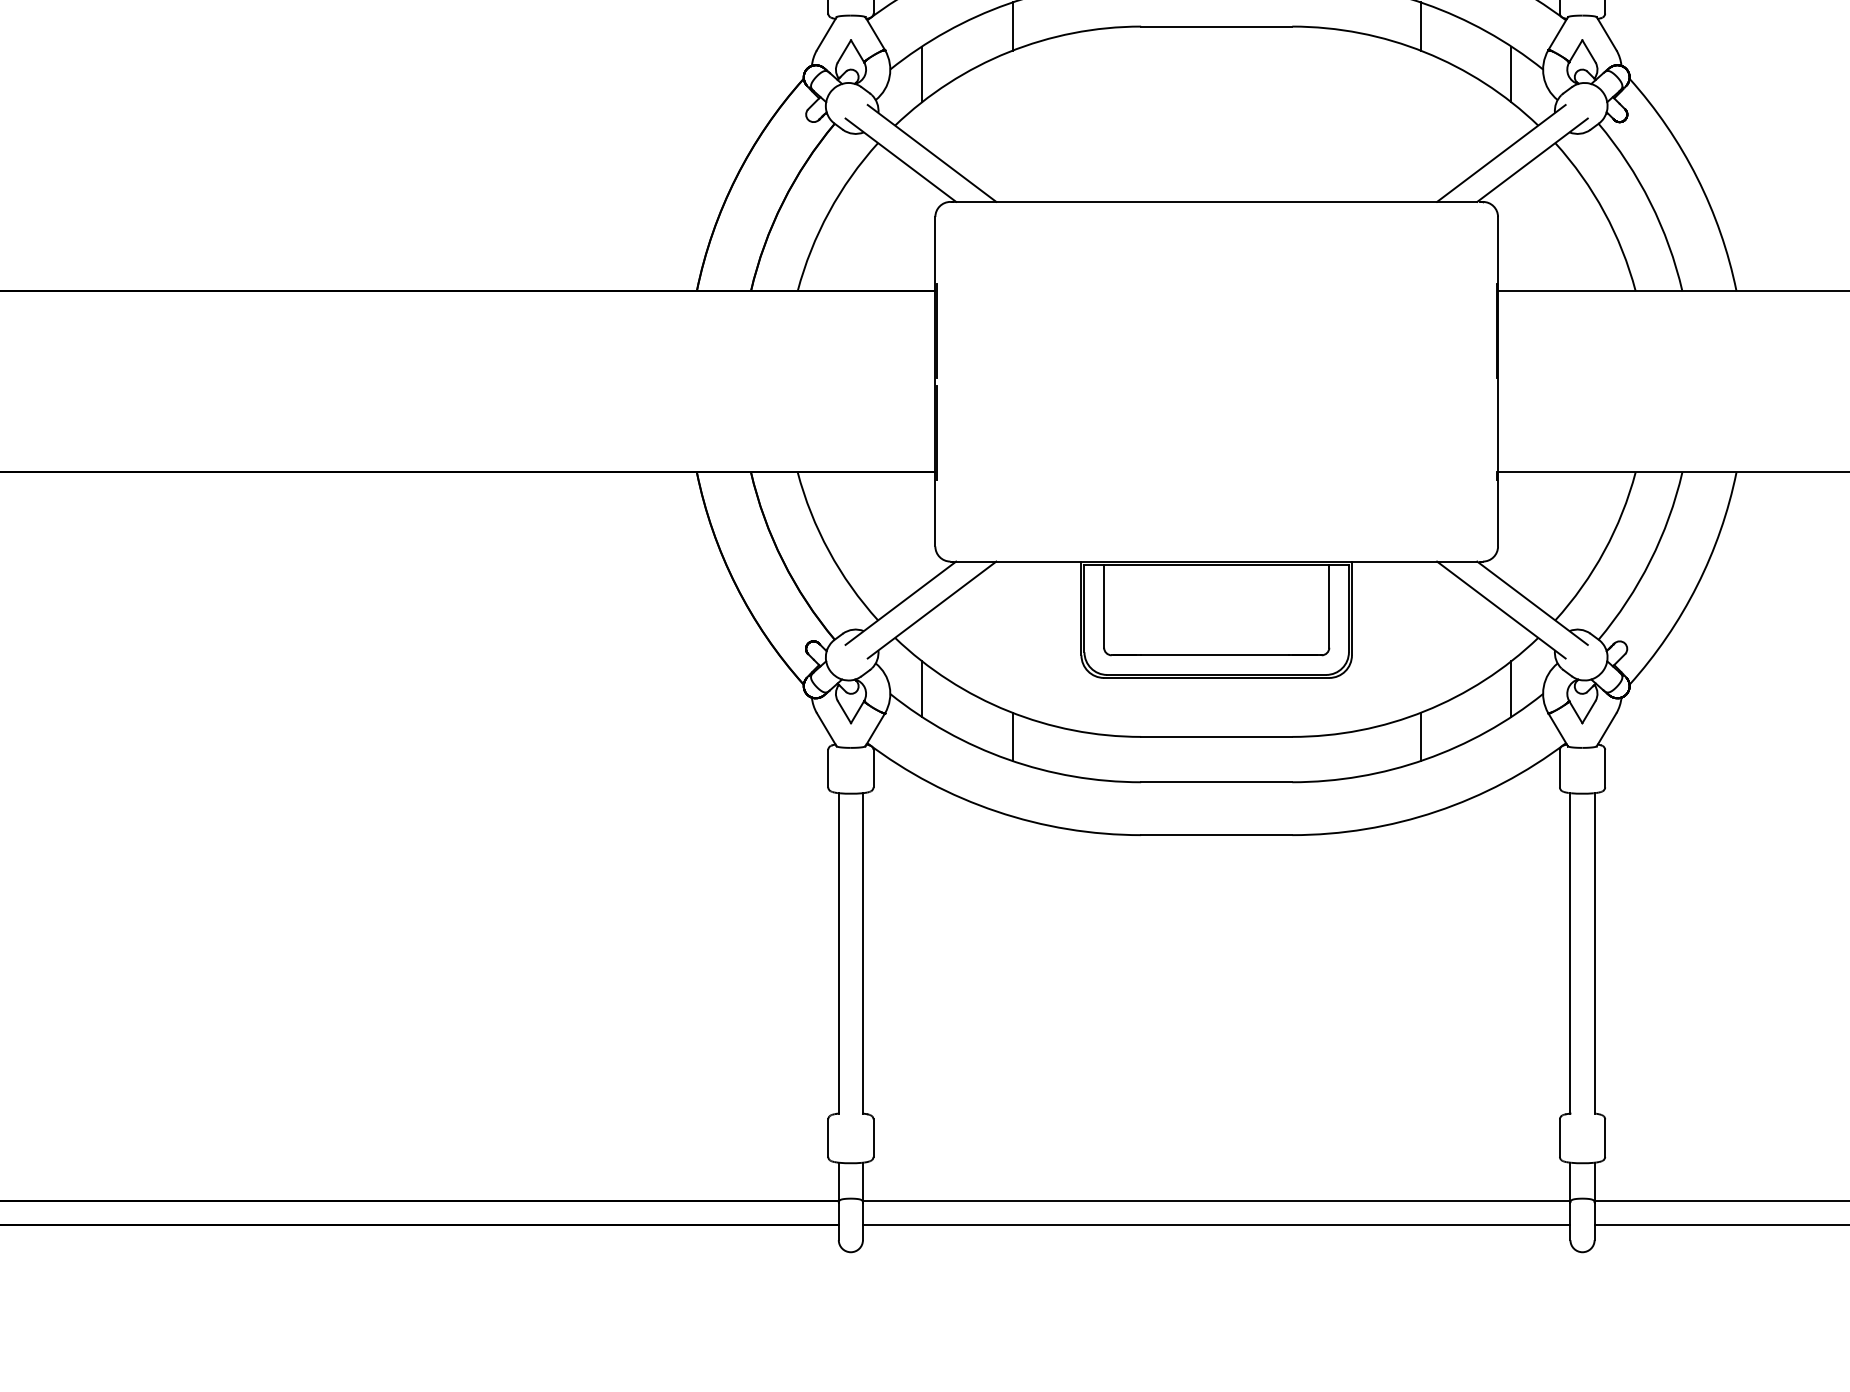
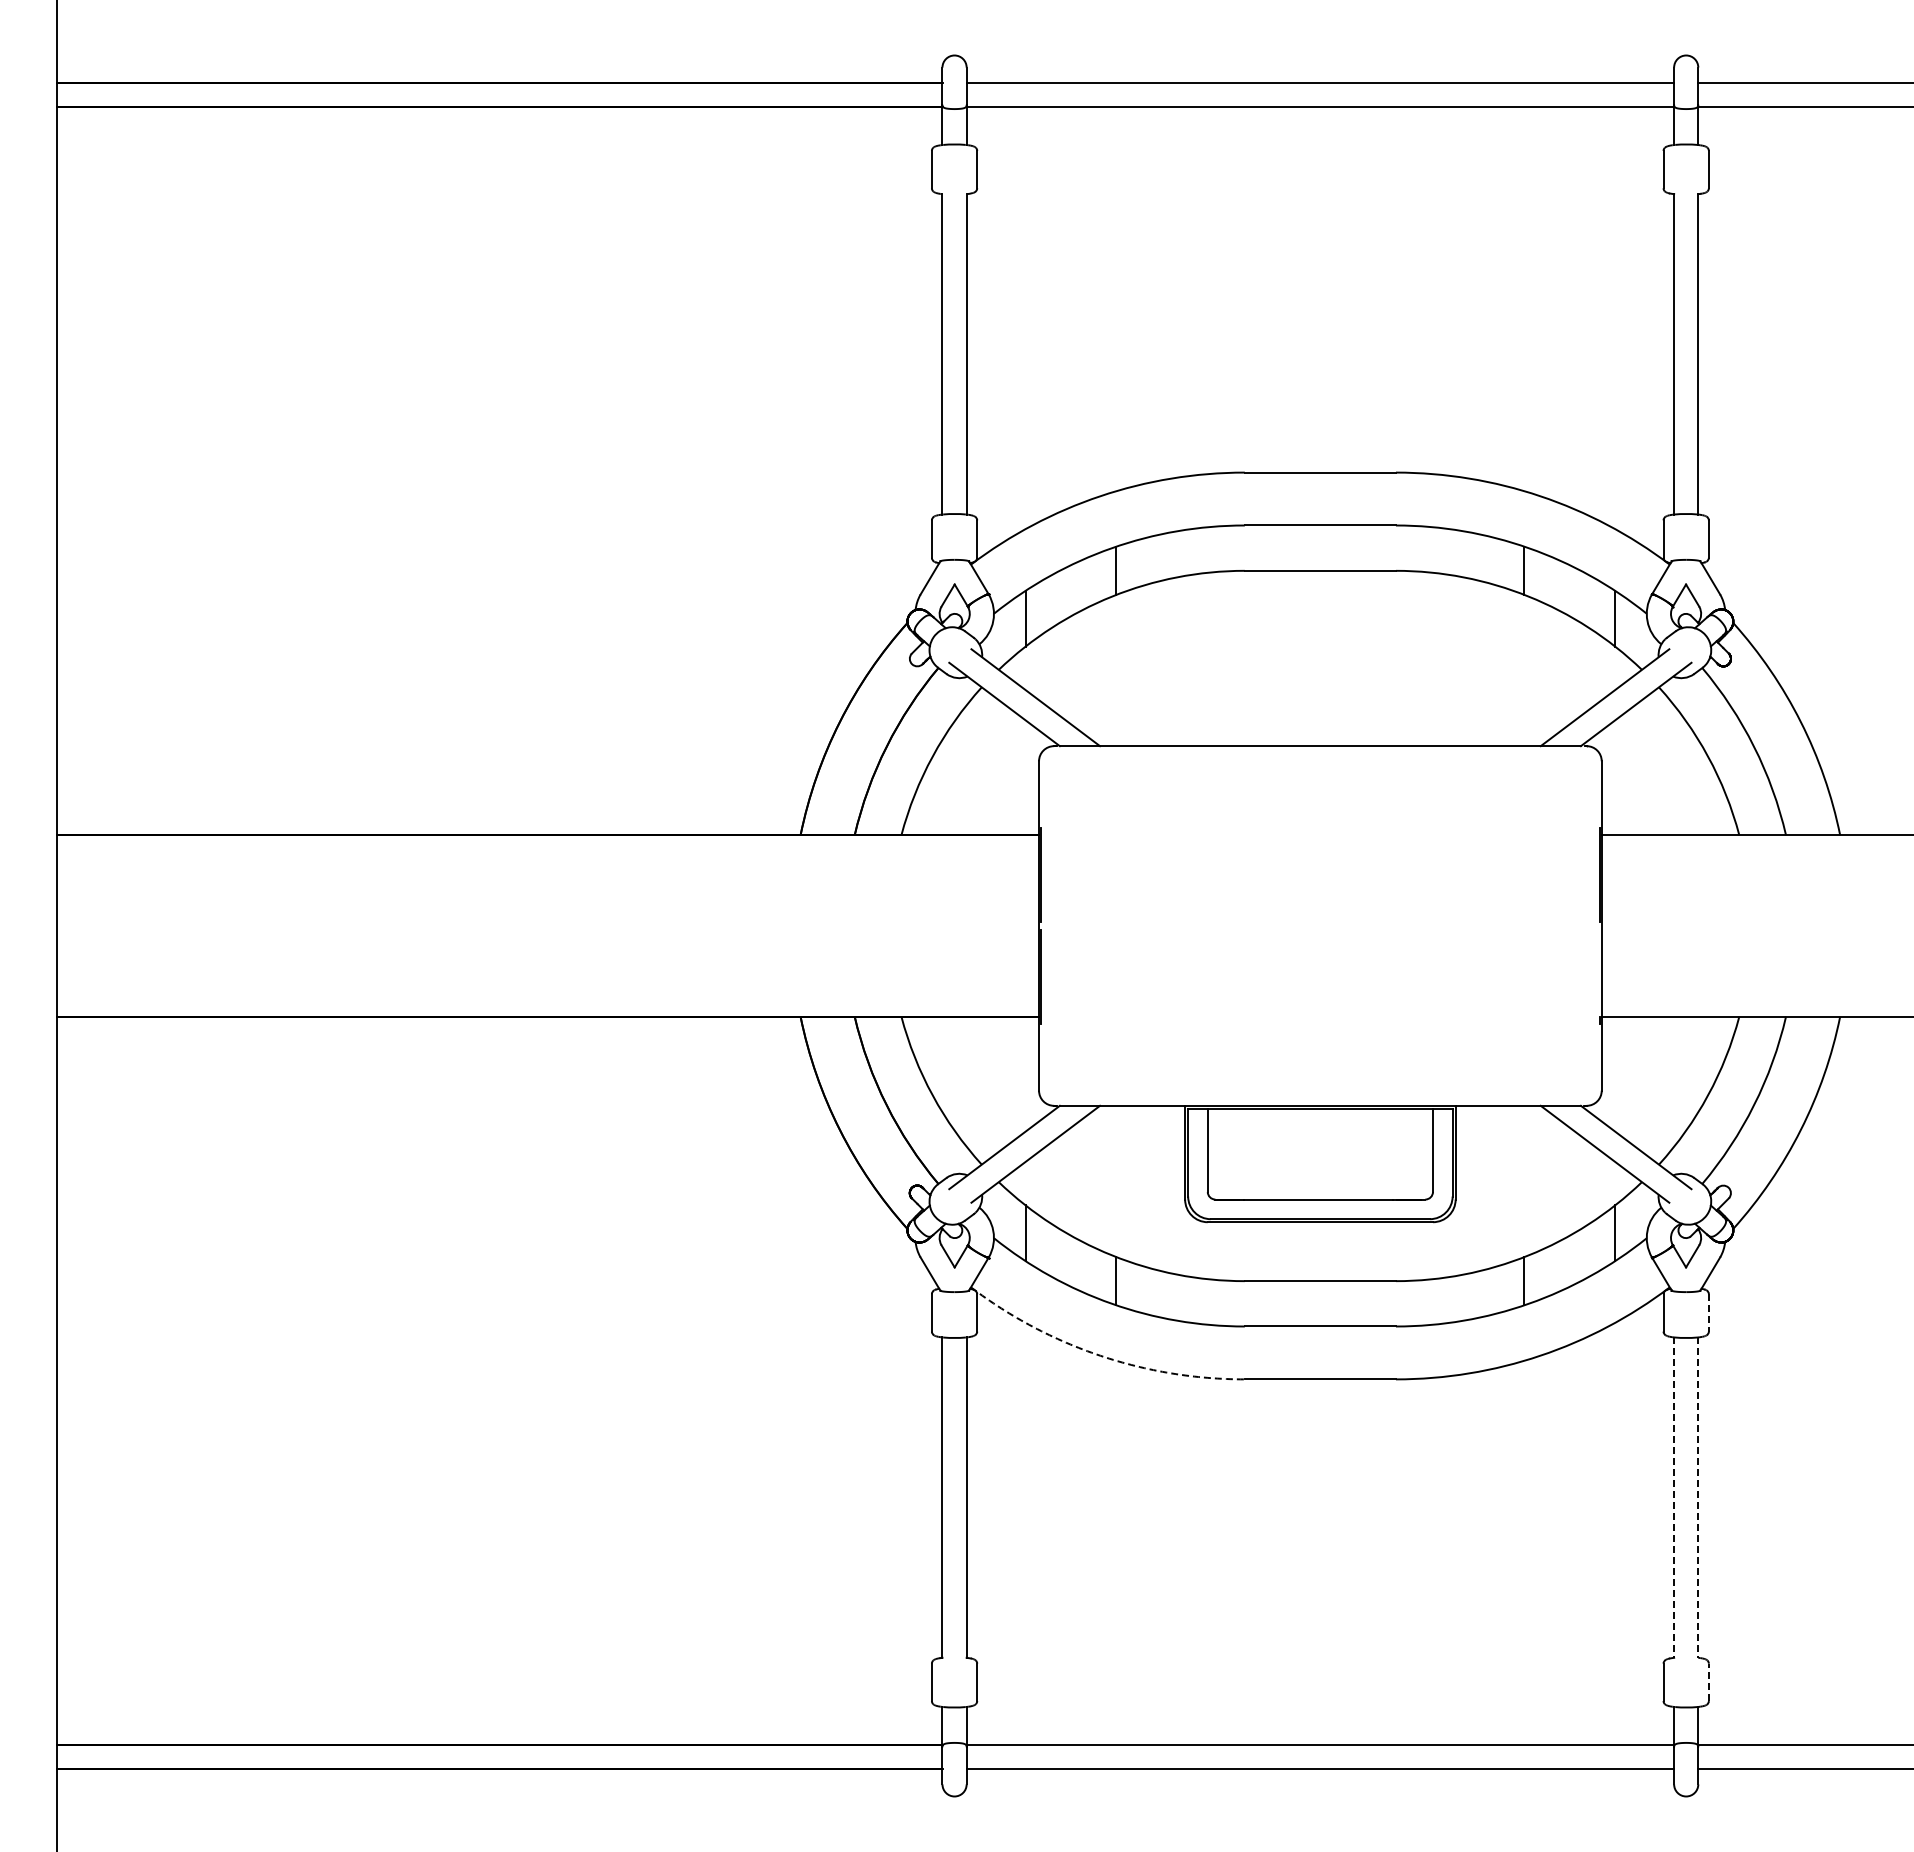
line: (1604, 768) -> (1708, 1312), solid -> dashed
arc: (996, 811) -> (1100, 1355), solid -> dashed
line: (1570, 954) -> (1674, 1498), solid -> dashed
line: (1594, 954) -> (1698, 1498), solid -> dashed
line: (1604, 1138) -> (1708, 1682), solid -> dashed

